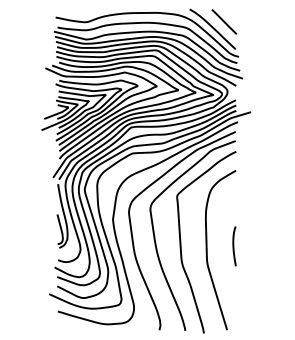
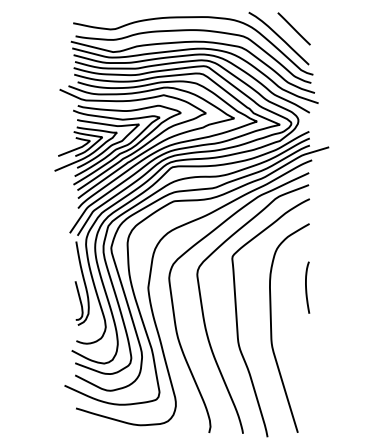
curve: (234, 246) -> (307, 287), moved

